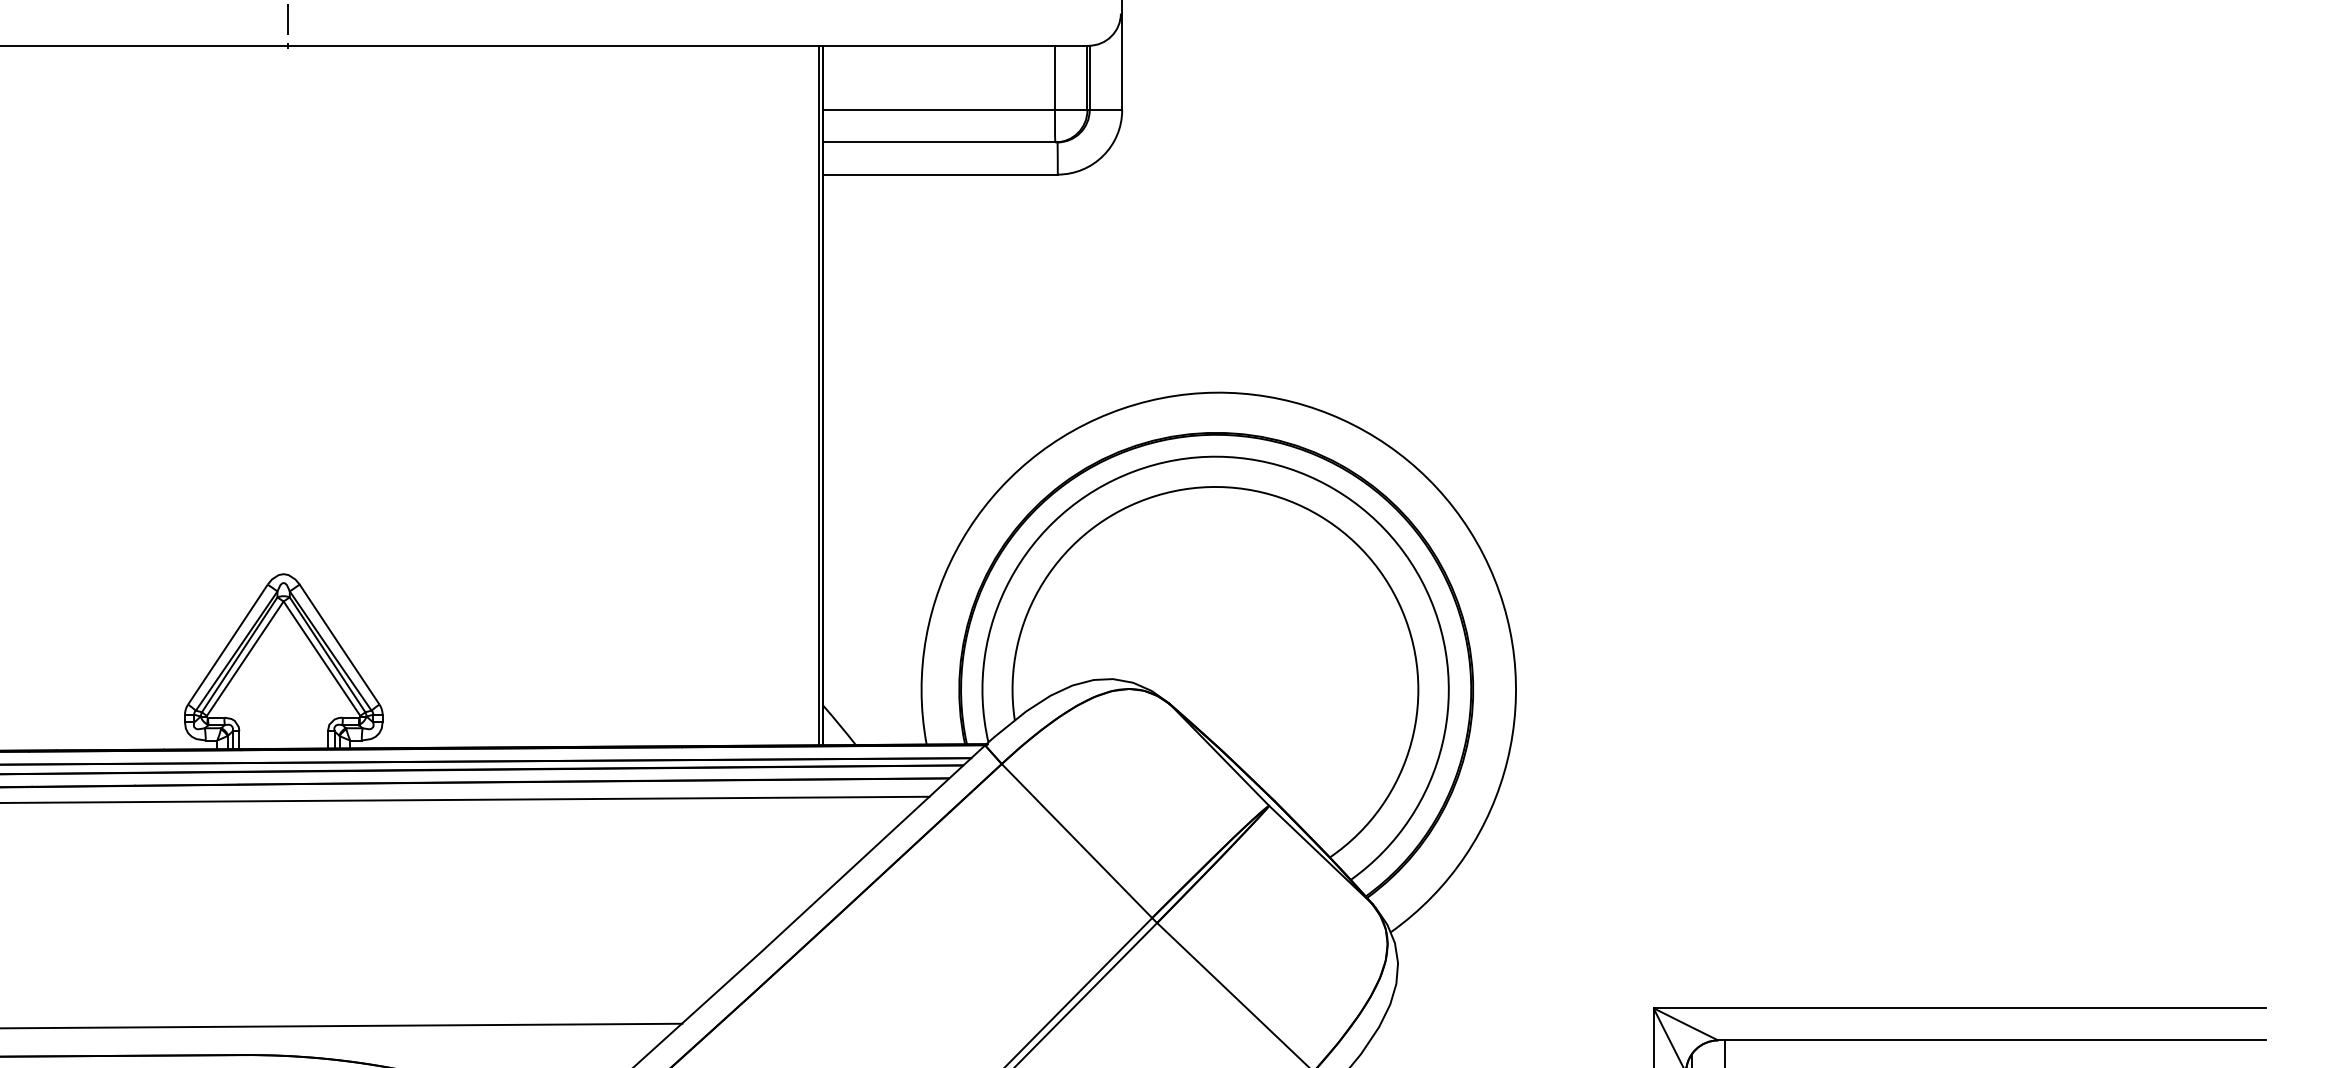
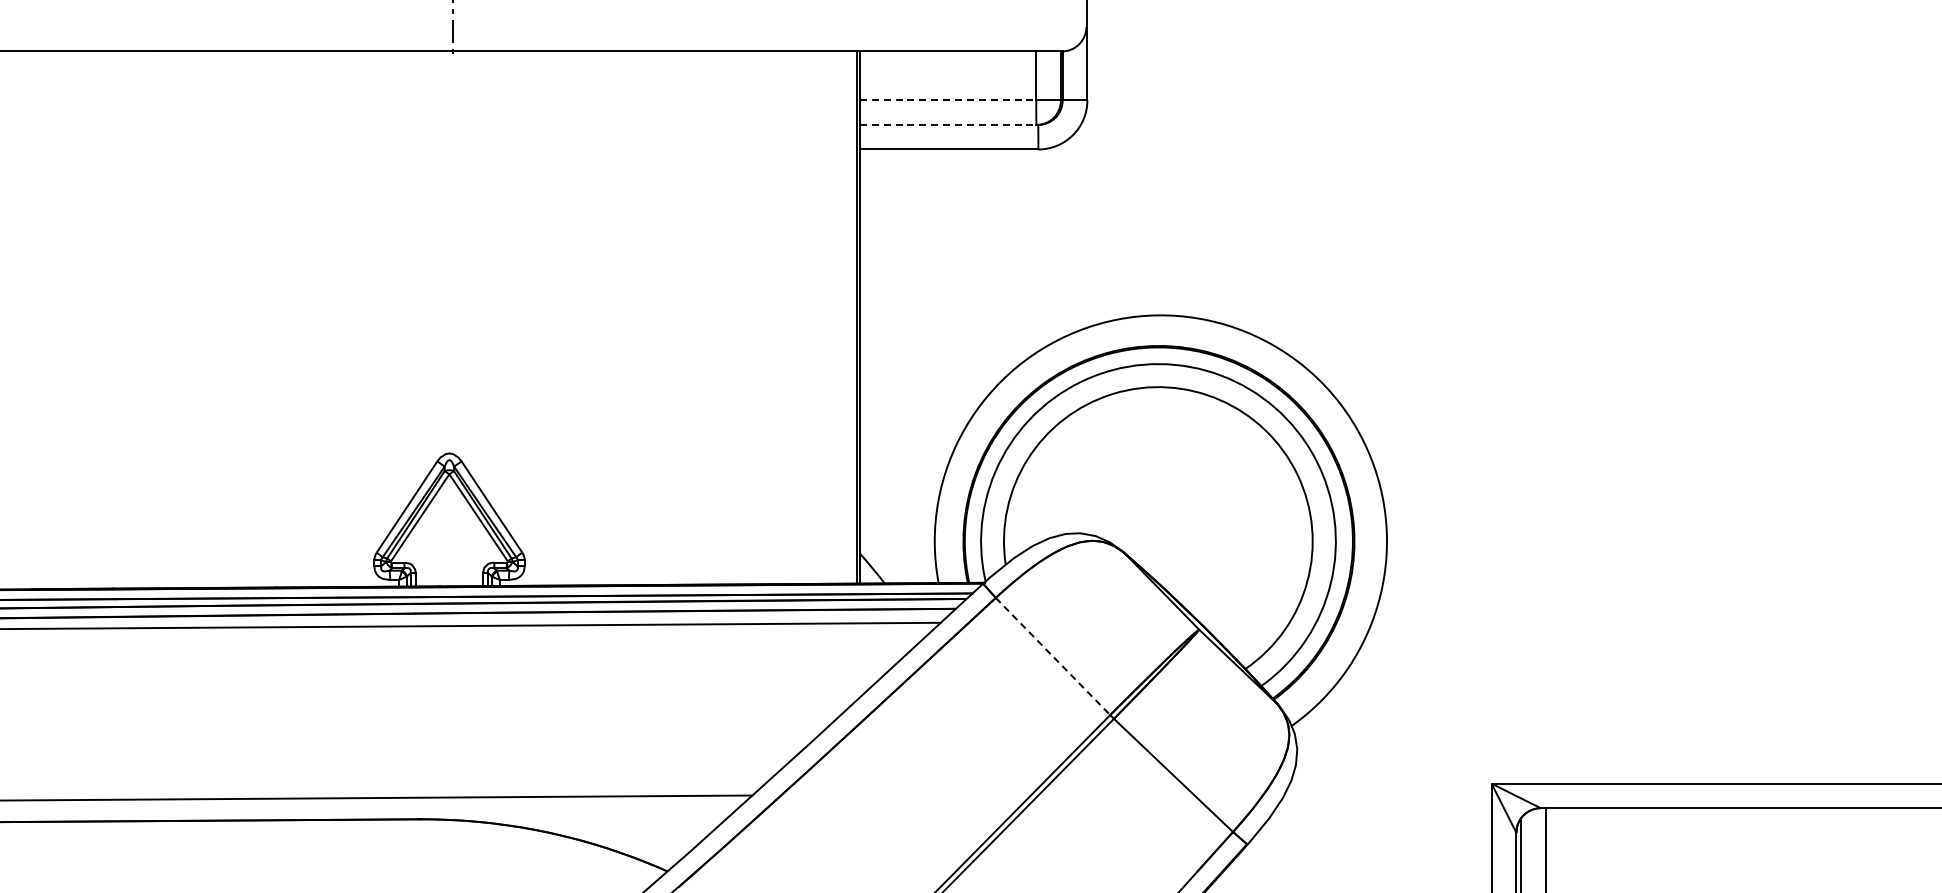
line: (939, 110) -> (948, 100), solid -> dashed
line: (939, 141) -> (948, 124), solid -> dashed
line: (1077, 841) -> (1053, 656), solid -> dashed

